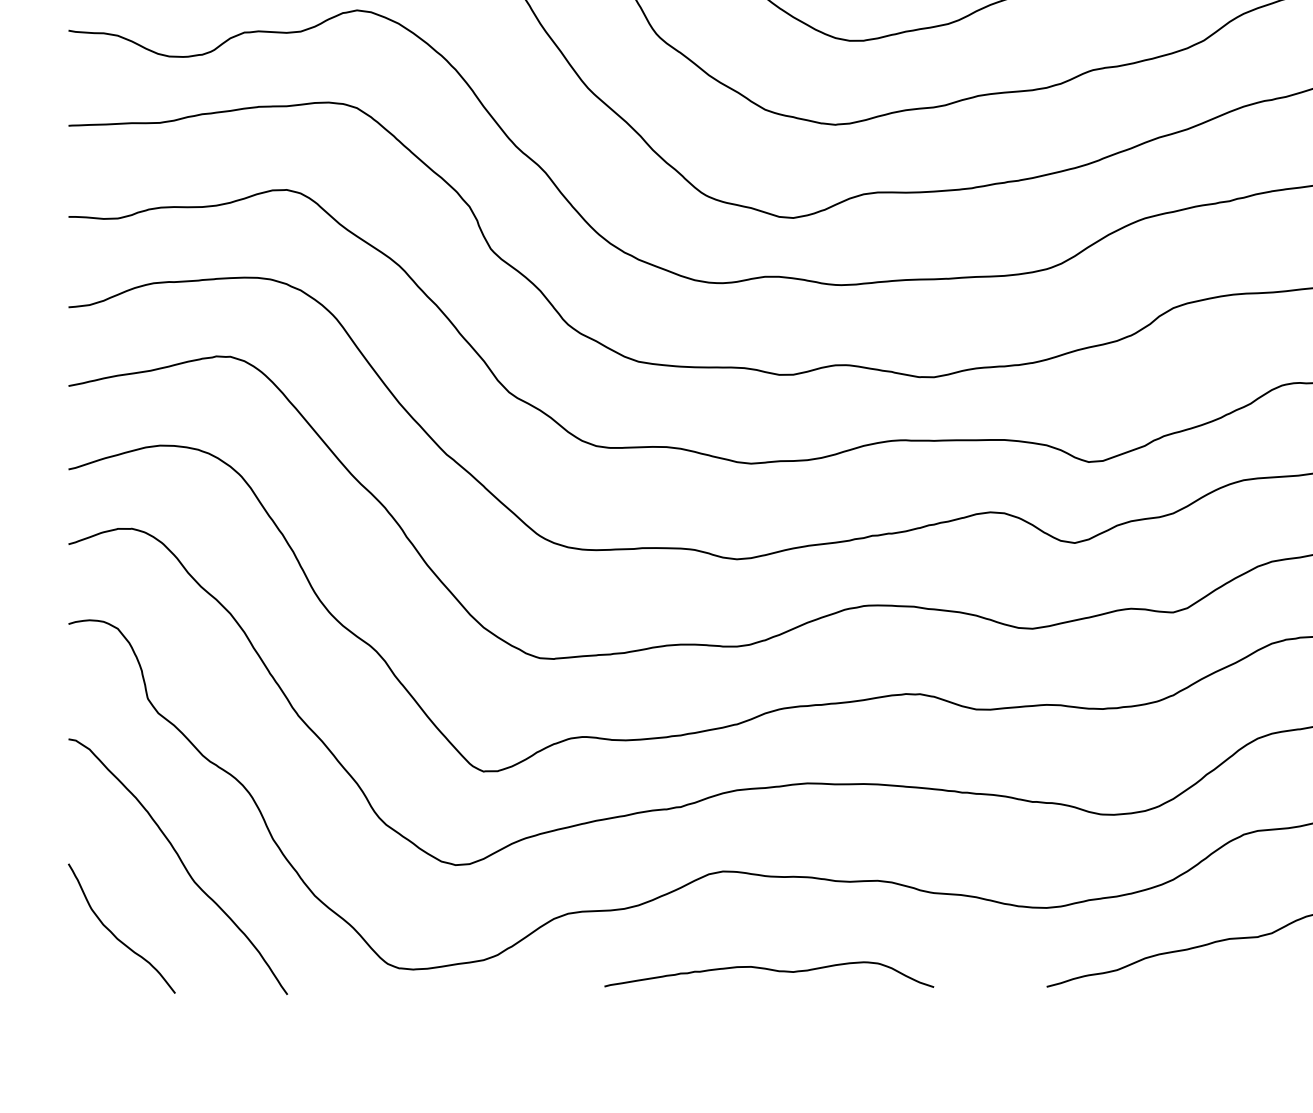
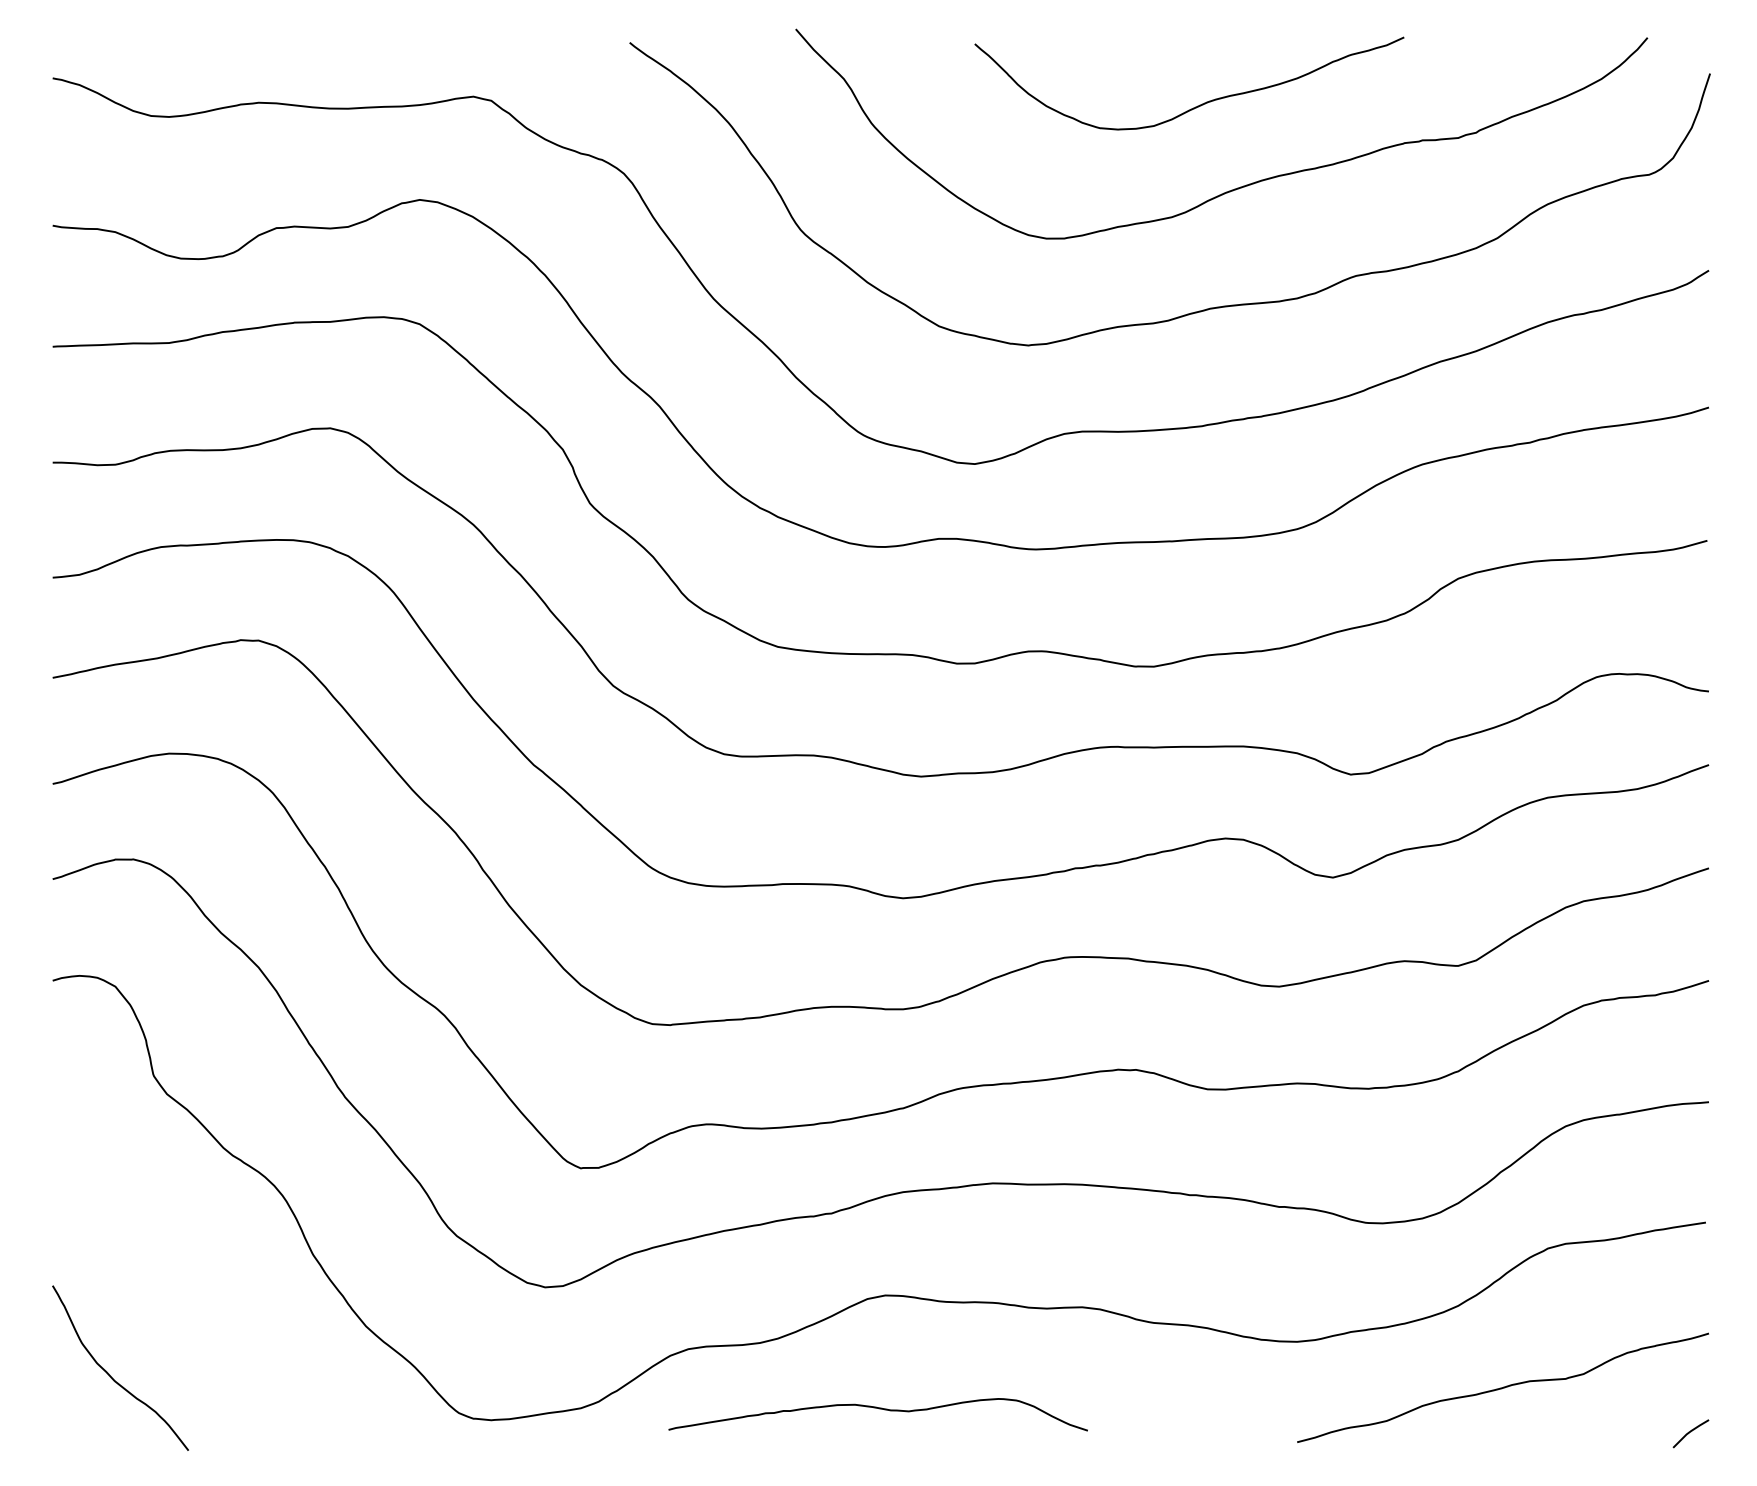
curve: (182, 864) -> (197, 1286), removed
curve: (770, 970) -> (879, 1409), moved

